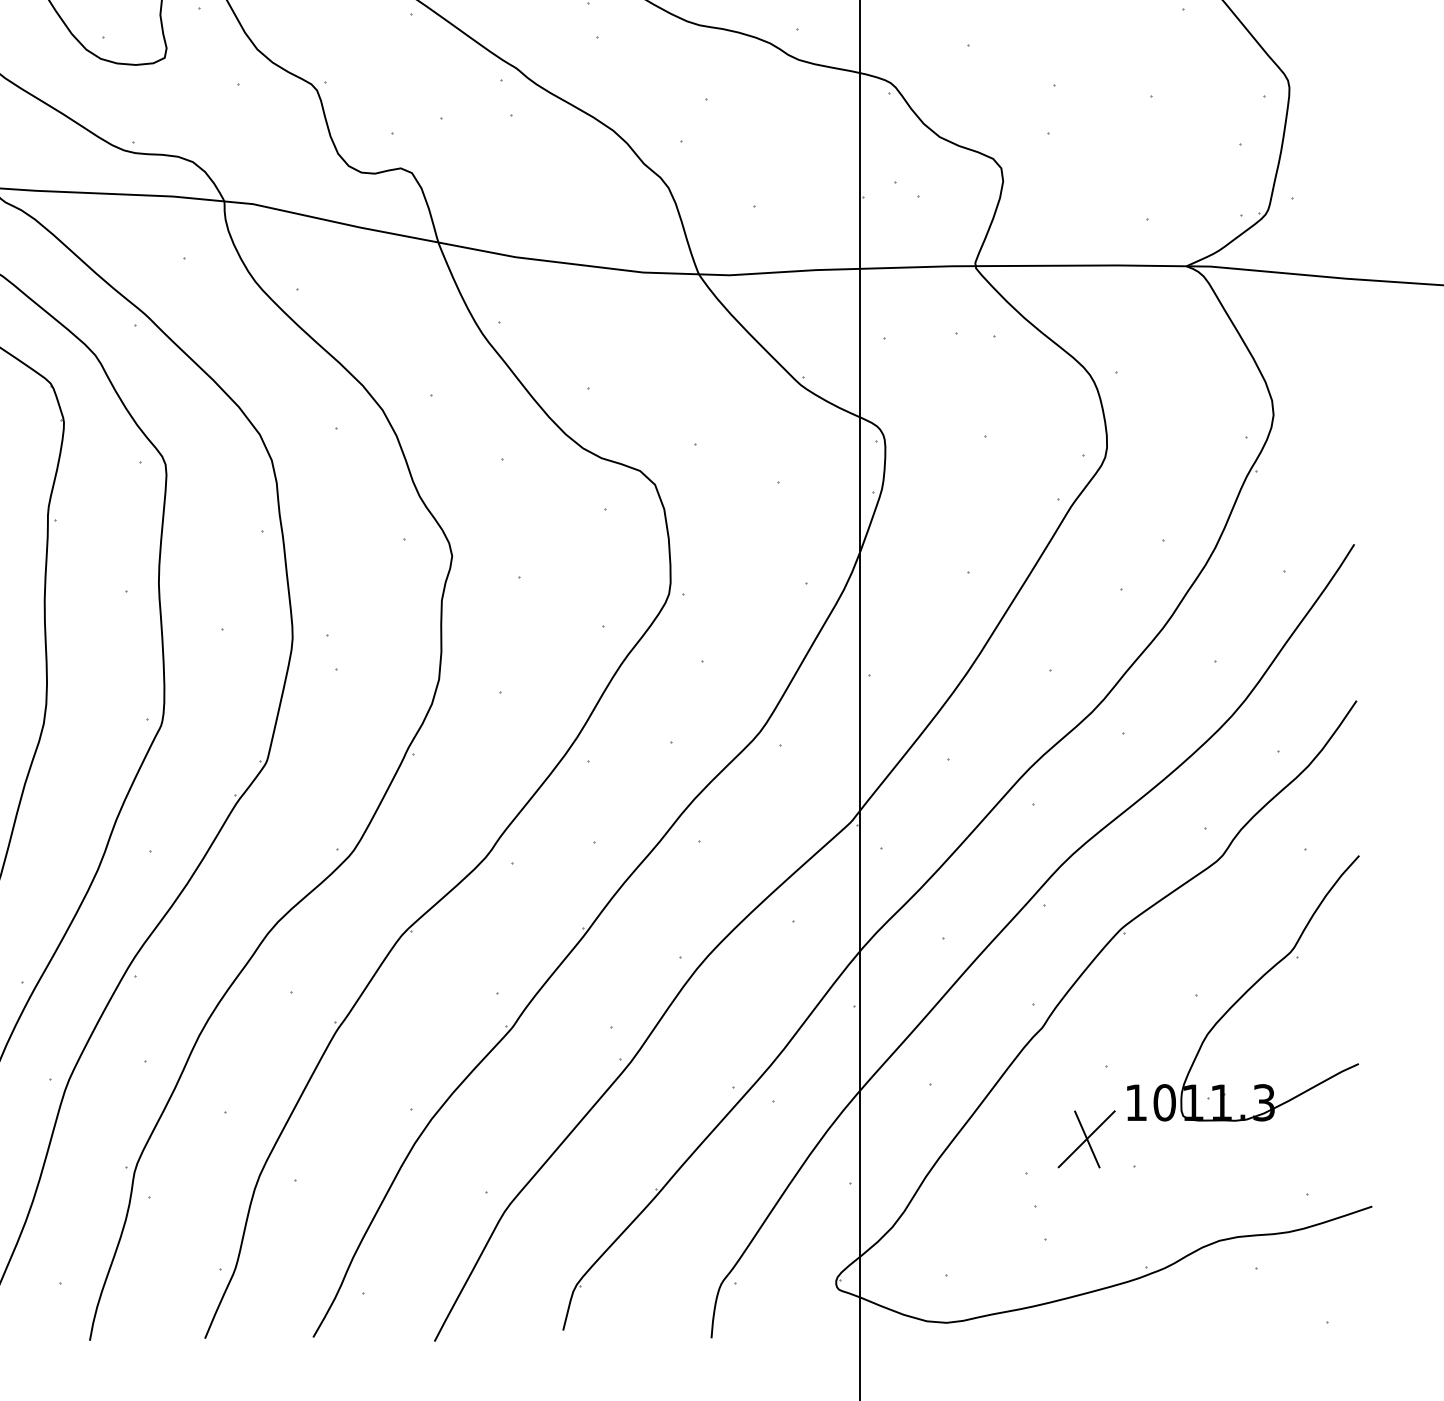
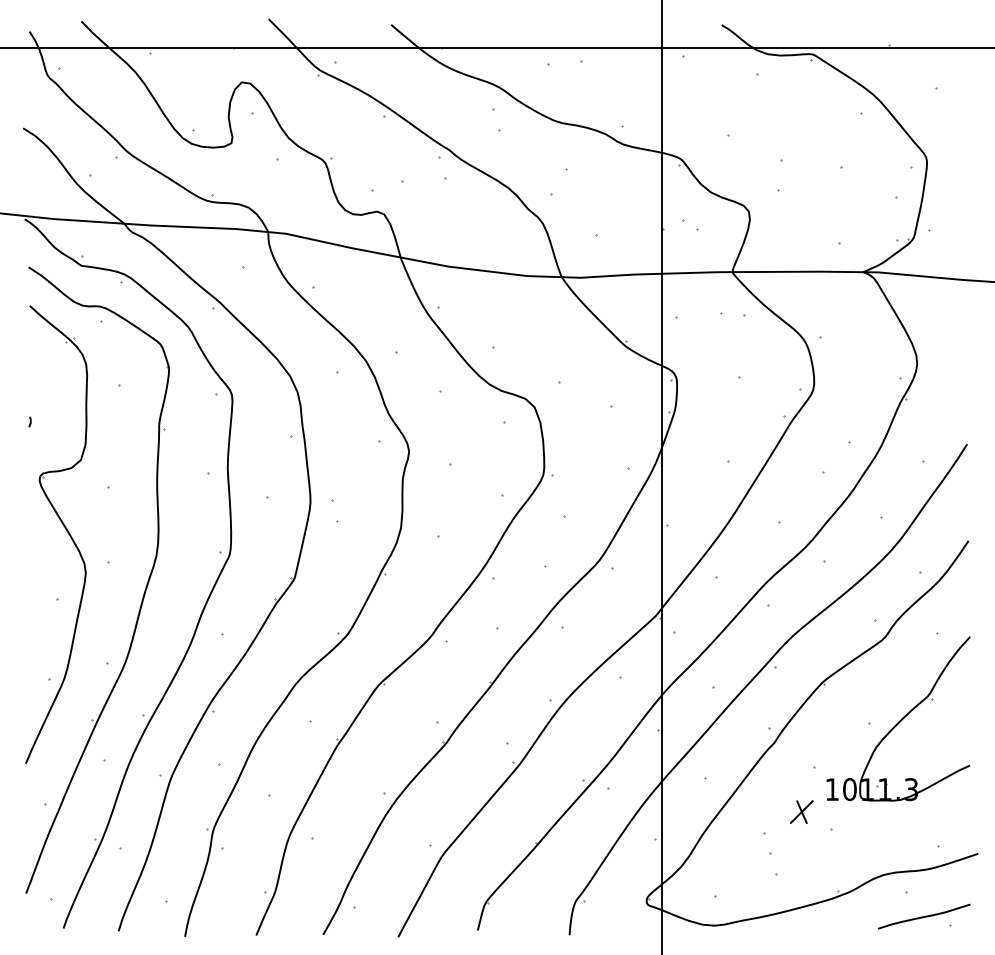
part: (1086, 1138) -> (801, 811), size x0.62
curve: (1283, 1307) -> (923, 916), added

